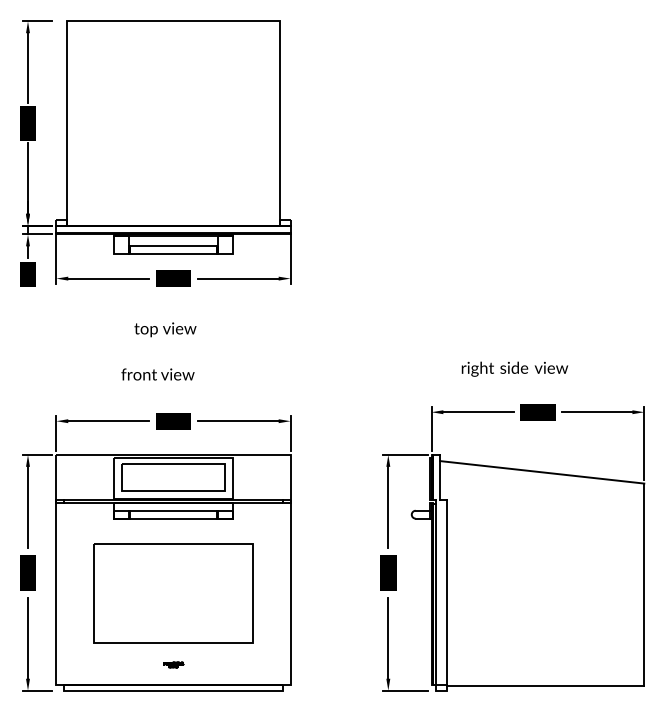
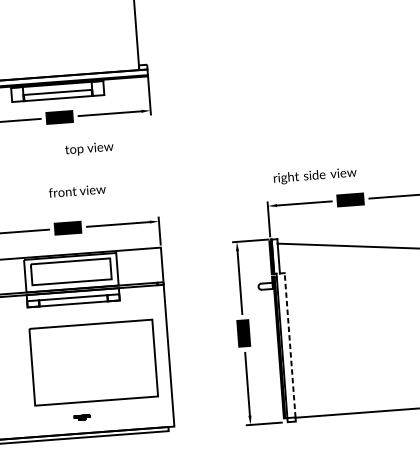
text: (165, 329) -> (89, 148), moved
text: (514, 368) -> (314, 175), moved
text: (157, 374) -> (76, 191), moved
line: (446, 592) -> (290, 345), solid -> dashed
part: (173, 593) -> (93, 362), moved

